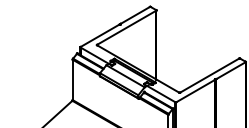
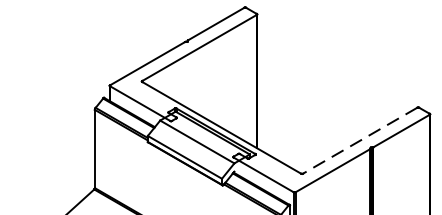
line: (209, 75) -> (359, 140), solid -> dashed

